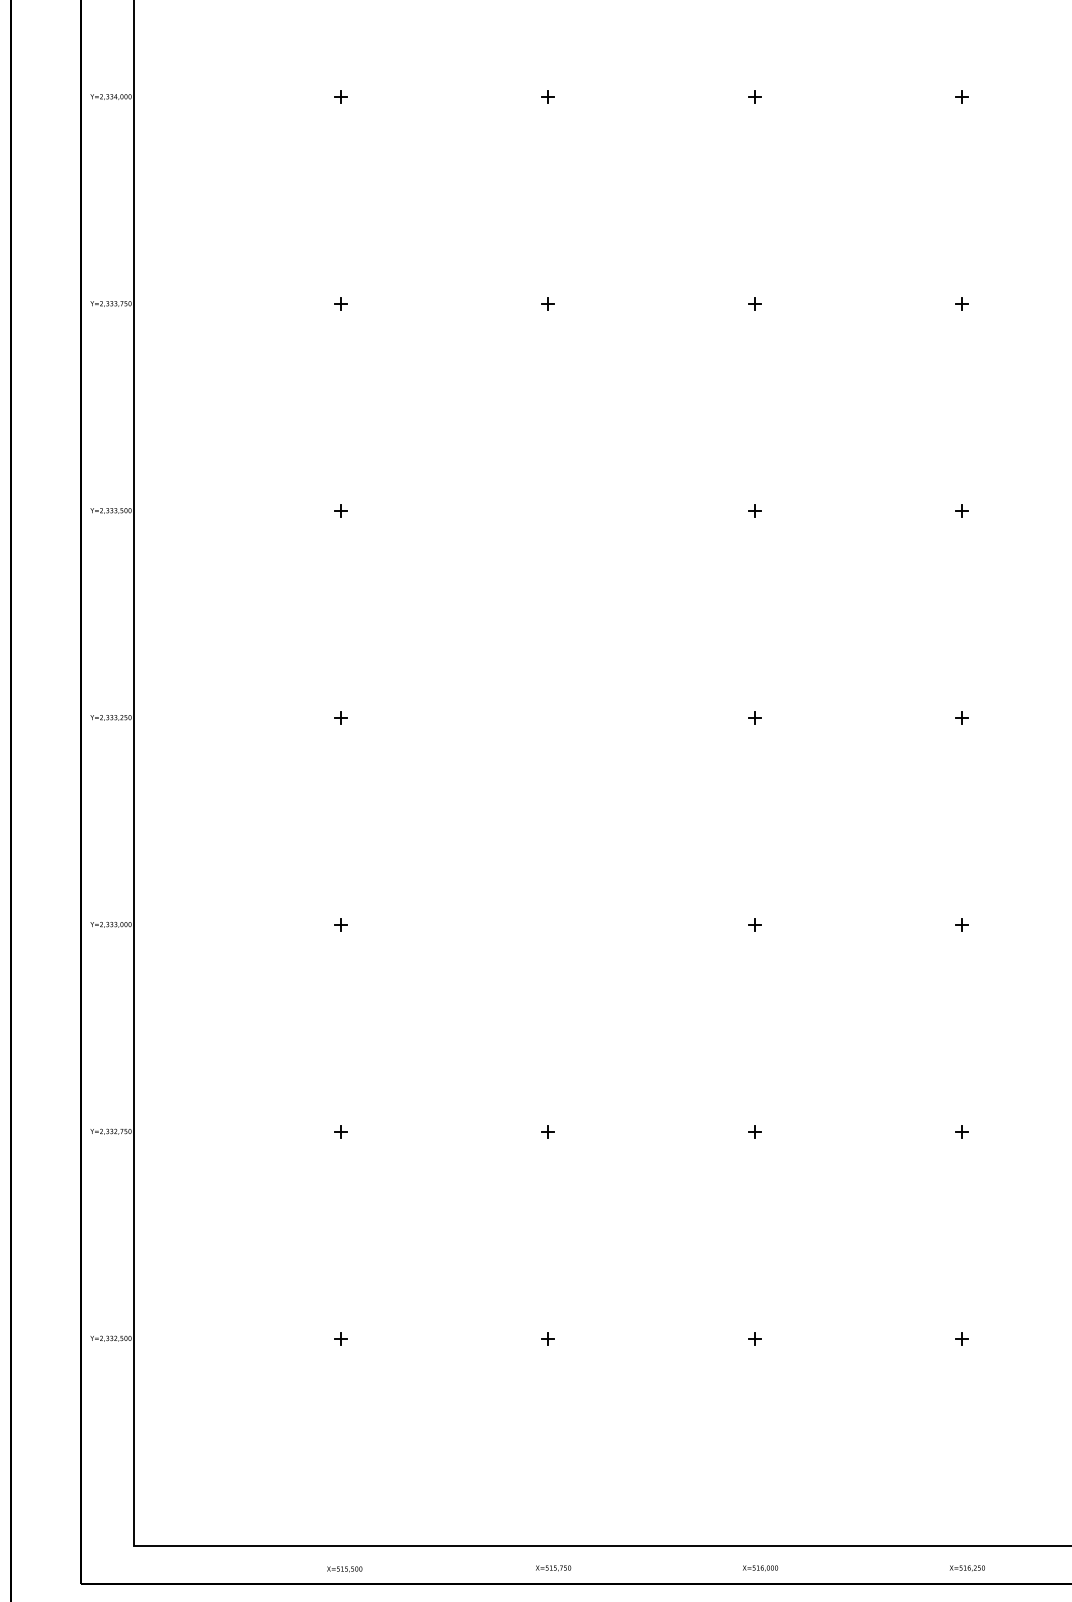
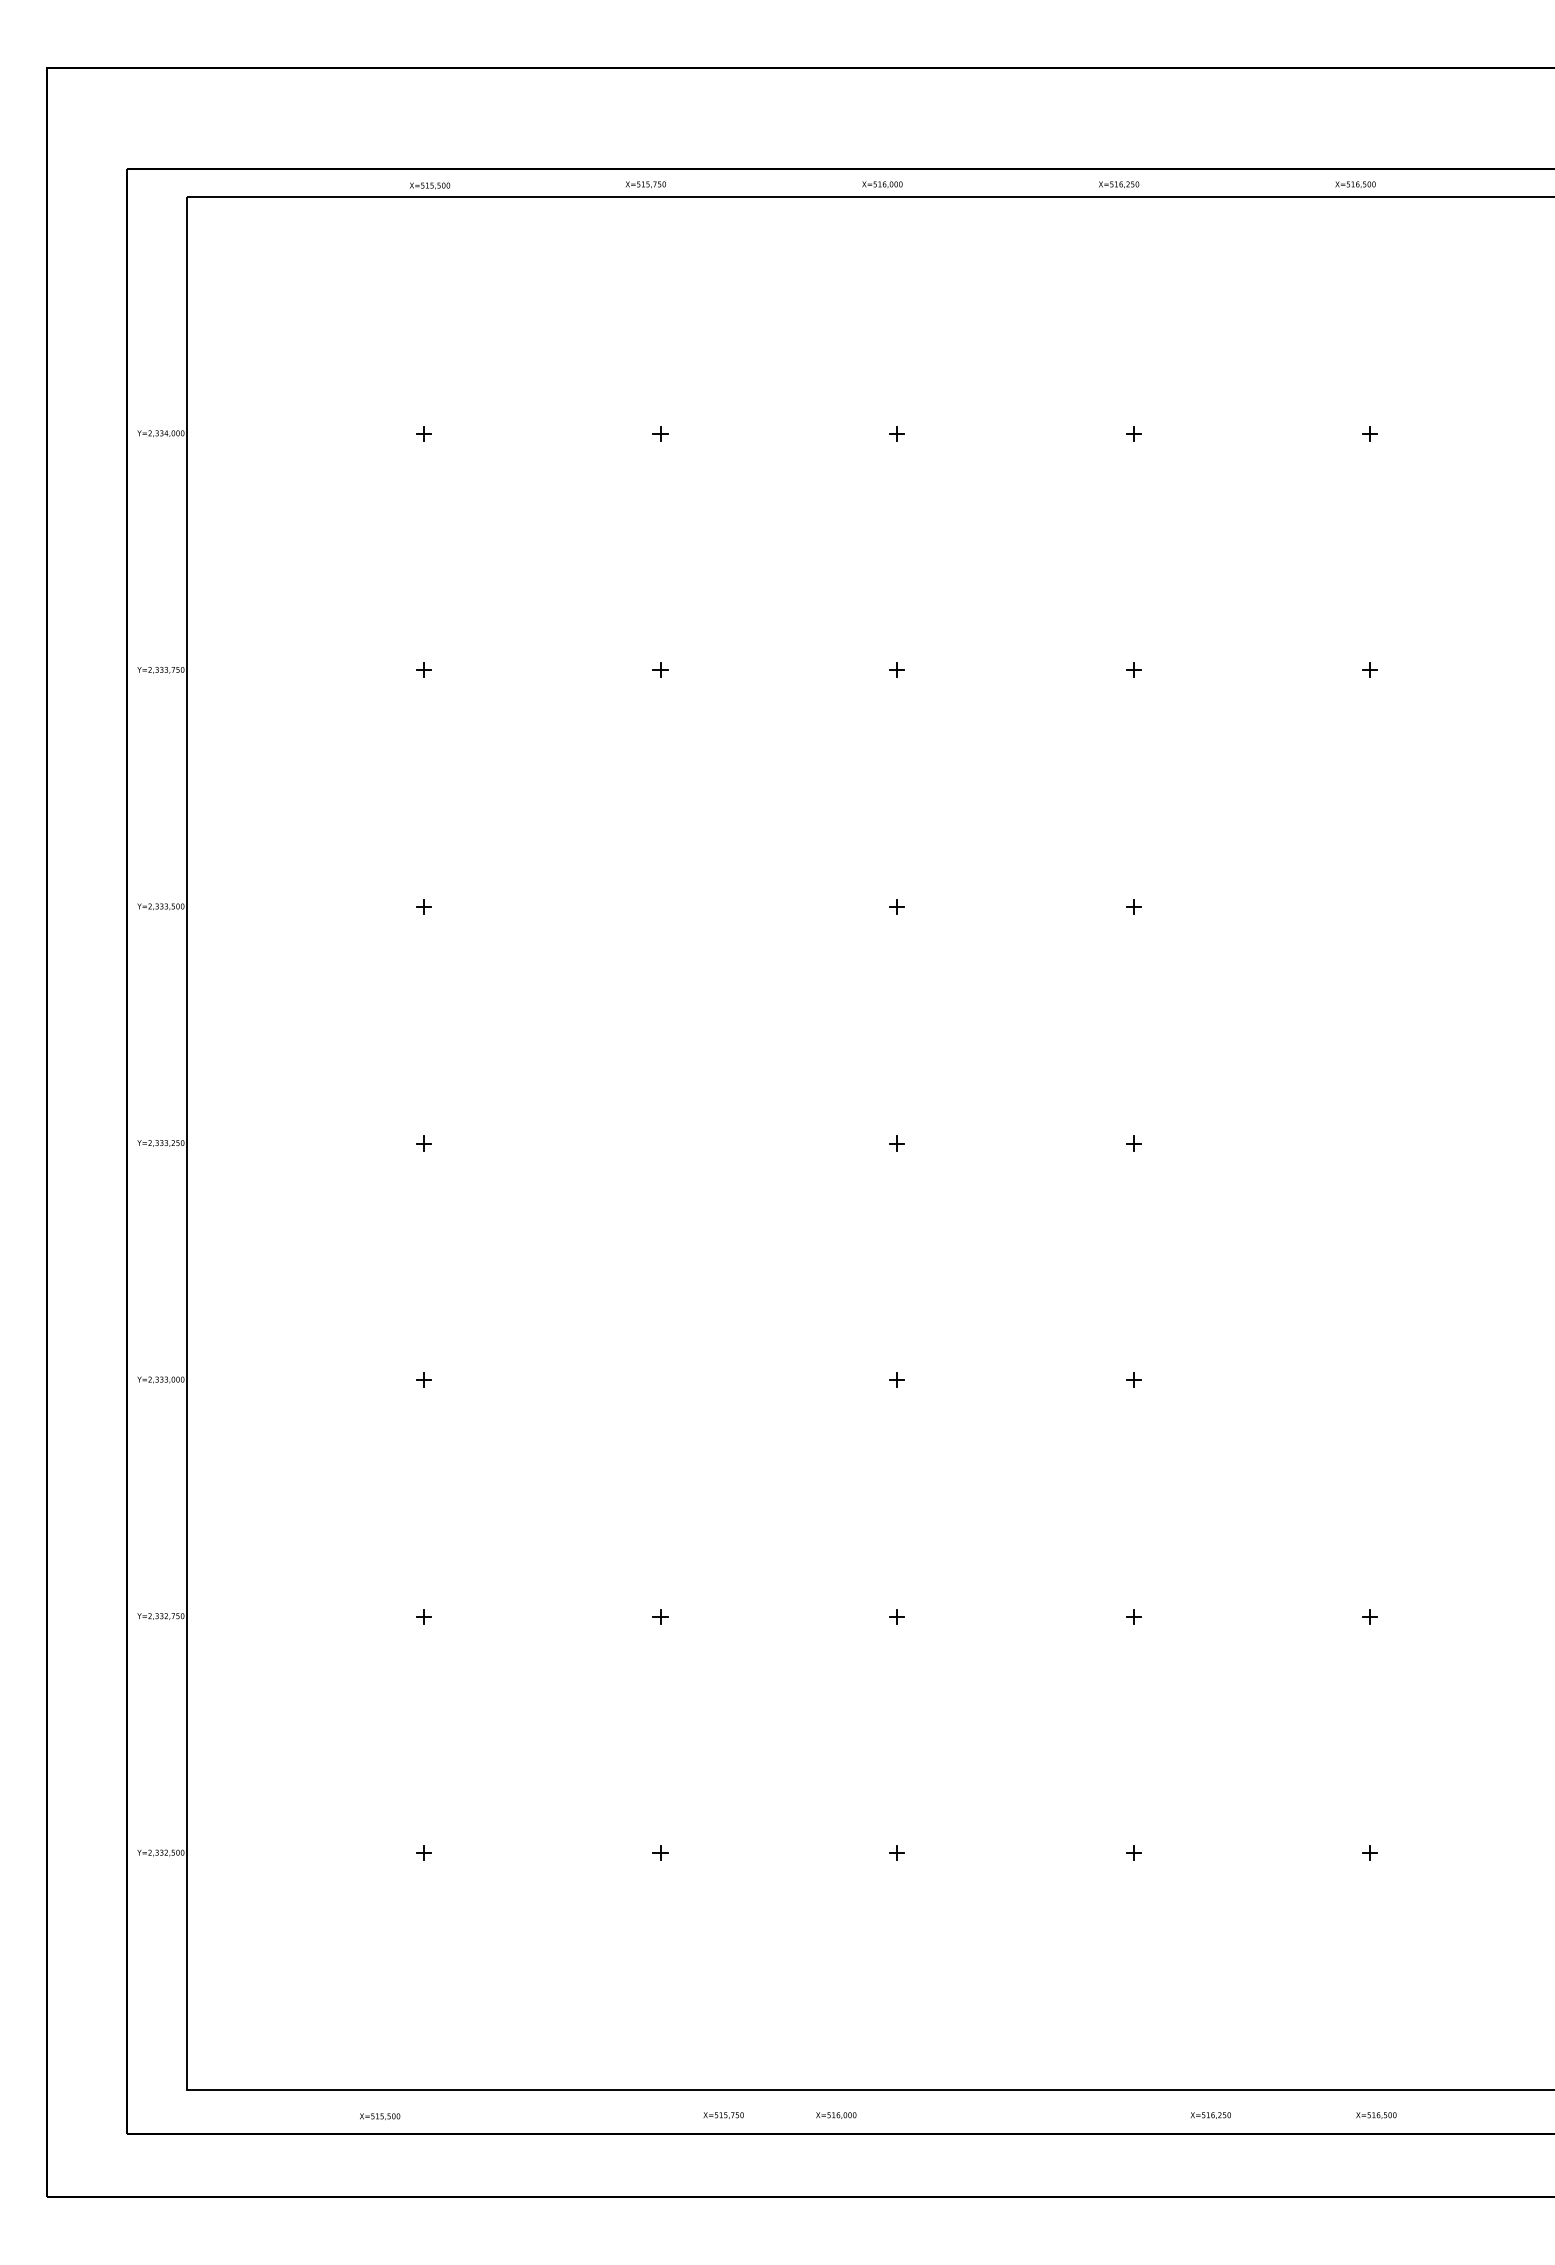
text: (553, 1568) -> (723, 2115), moved
text: (760, 1568) -> (836, 2115), moved
text: (967, 1568) -> (1210, 2115), moved
text: (345, 1569) -> (380, 2116), moved

